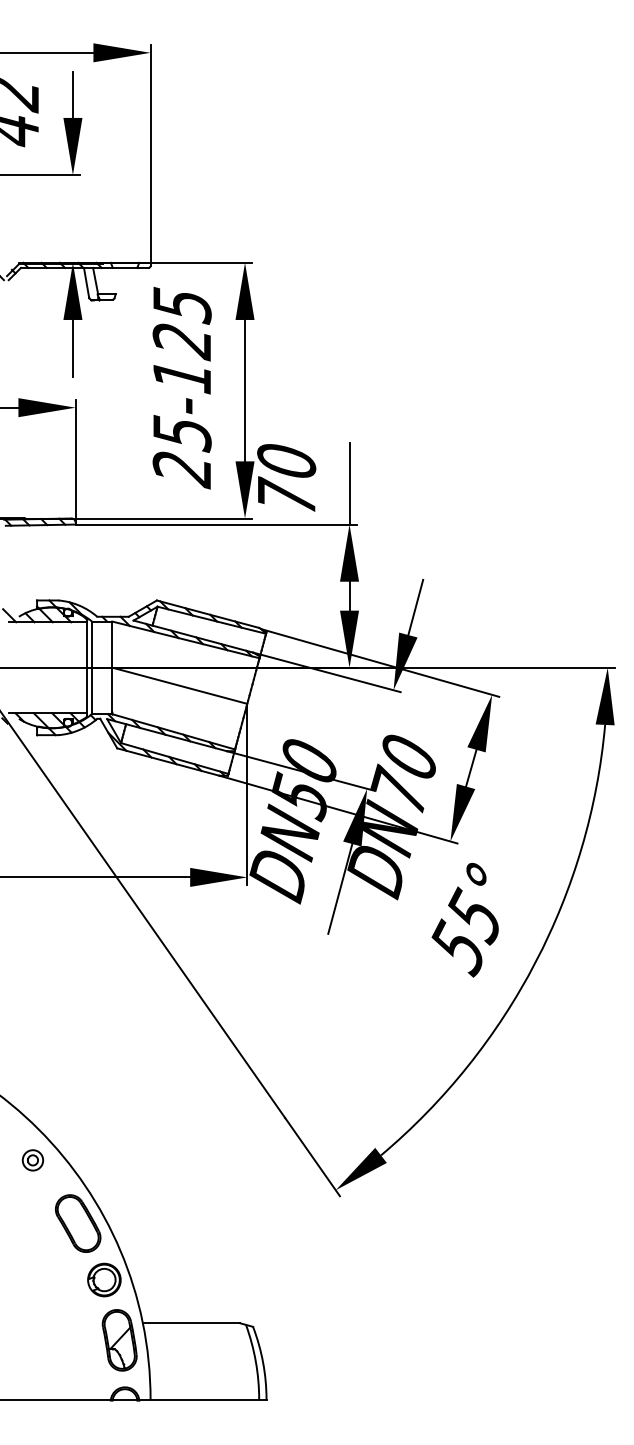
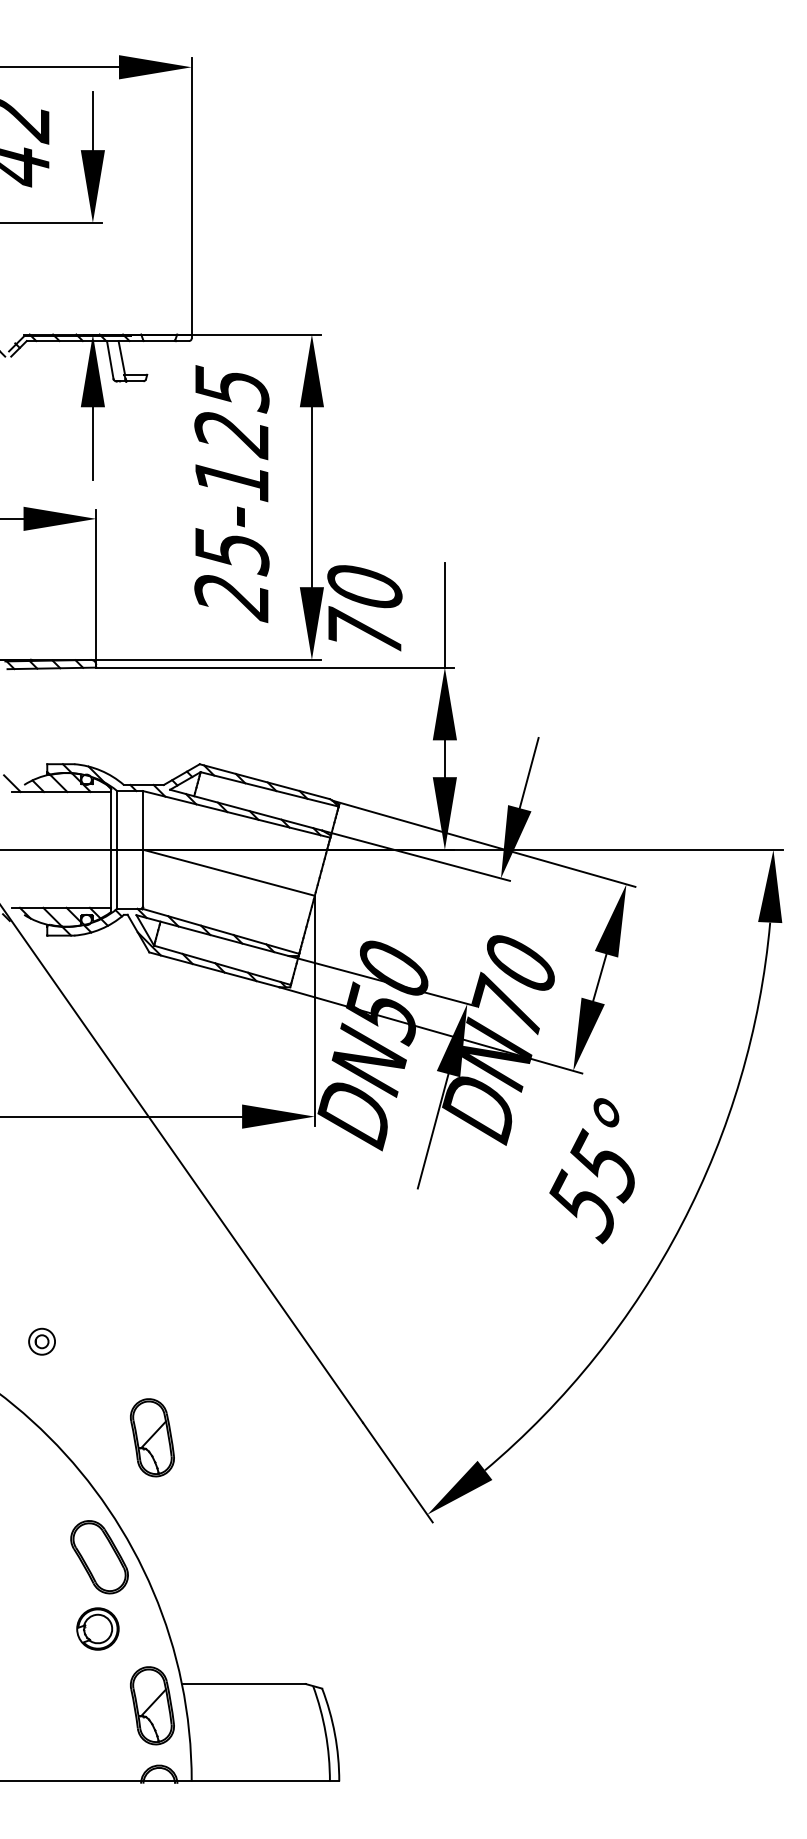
part: (119, 1129) -> (152, 1437), added
part: (32, 1160) -> (41, 1341), moved
part: (104, 1279) -> (97, 1628), moved

